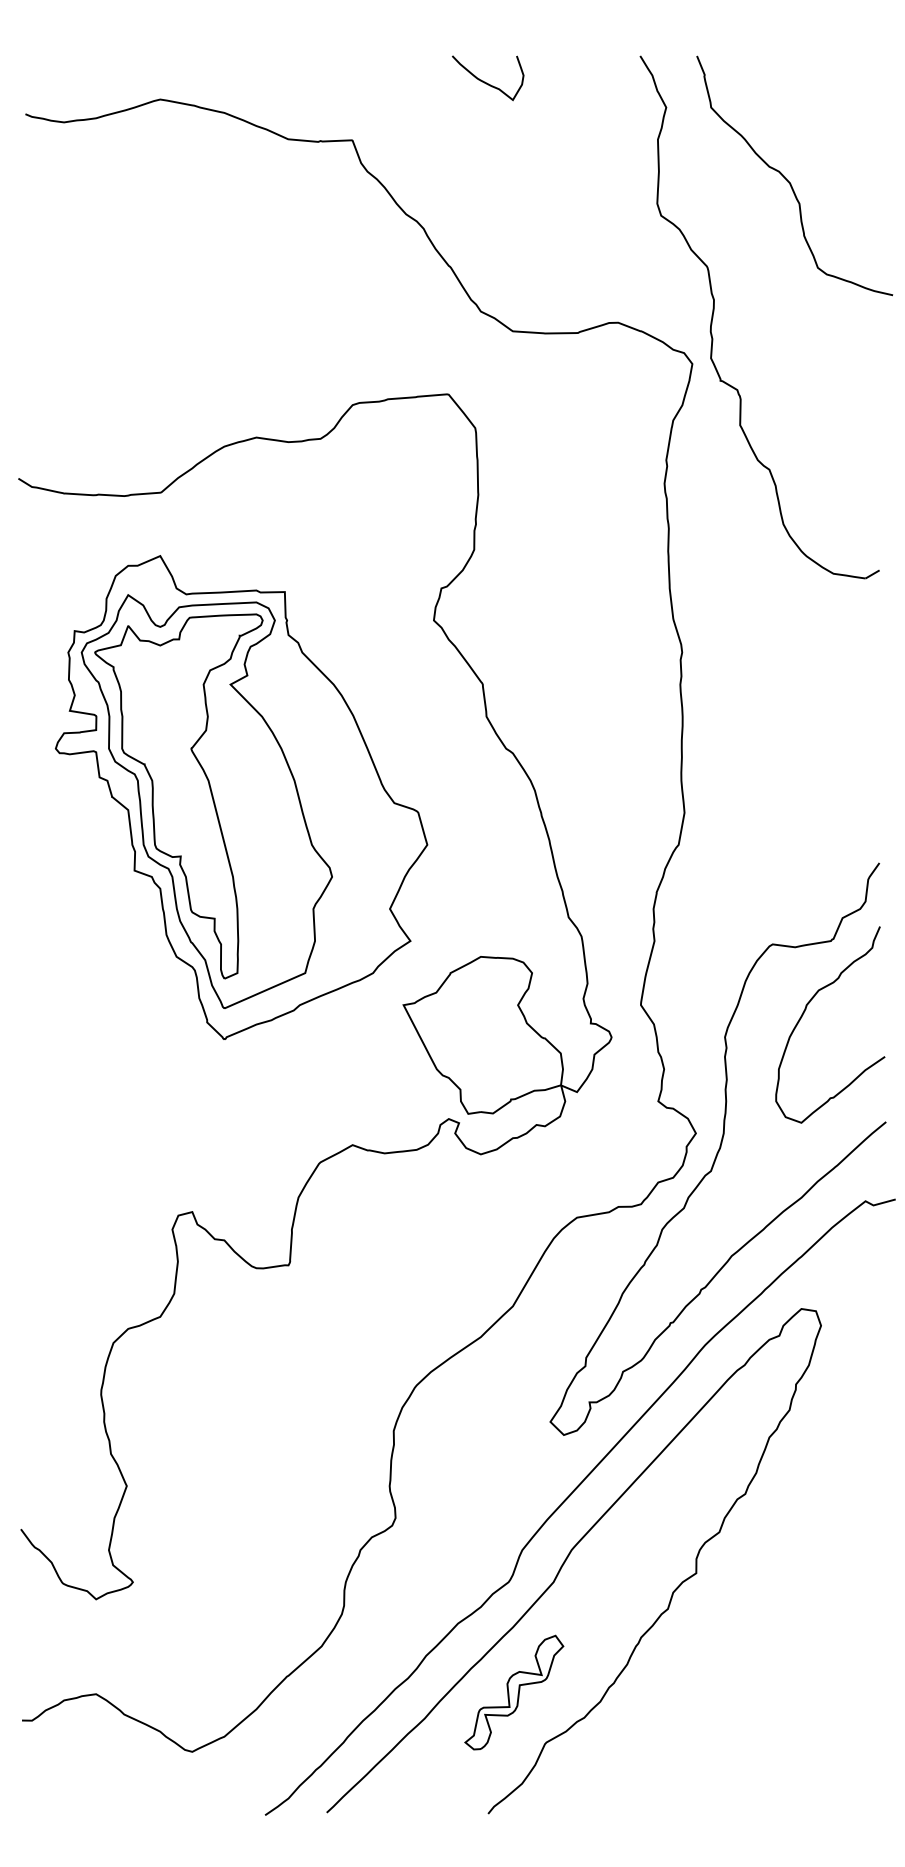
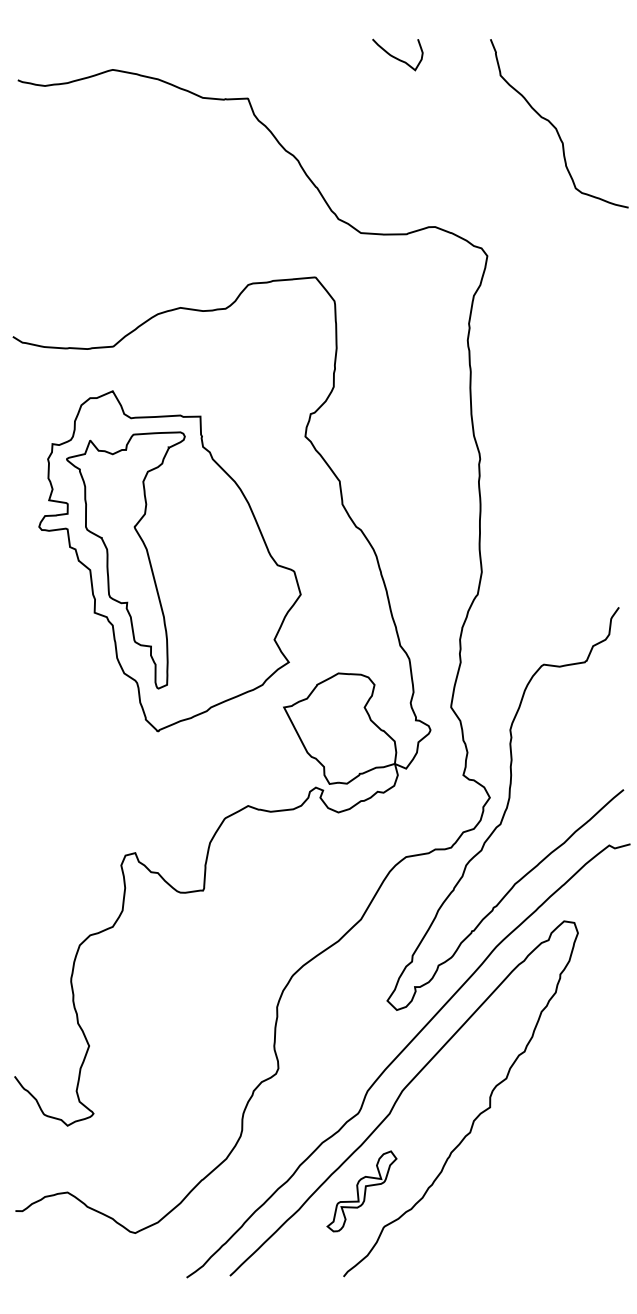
curve: (487, 82) -> (397, 57), moved
part: (714, 312) -> (502, 219), removed
part: (206, 801) -> (145, 564), removed
curve: (805, 1011) -> (567, 711), removed

